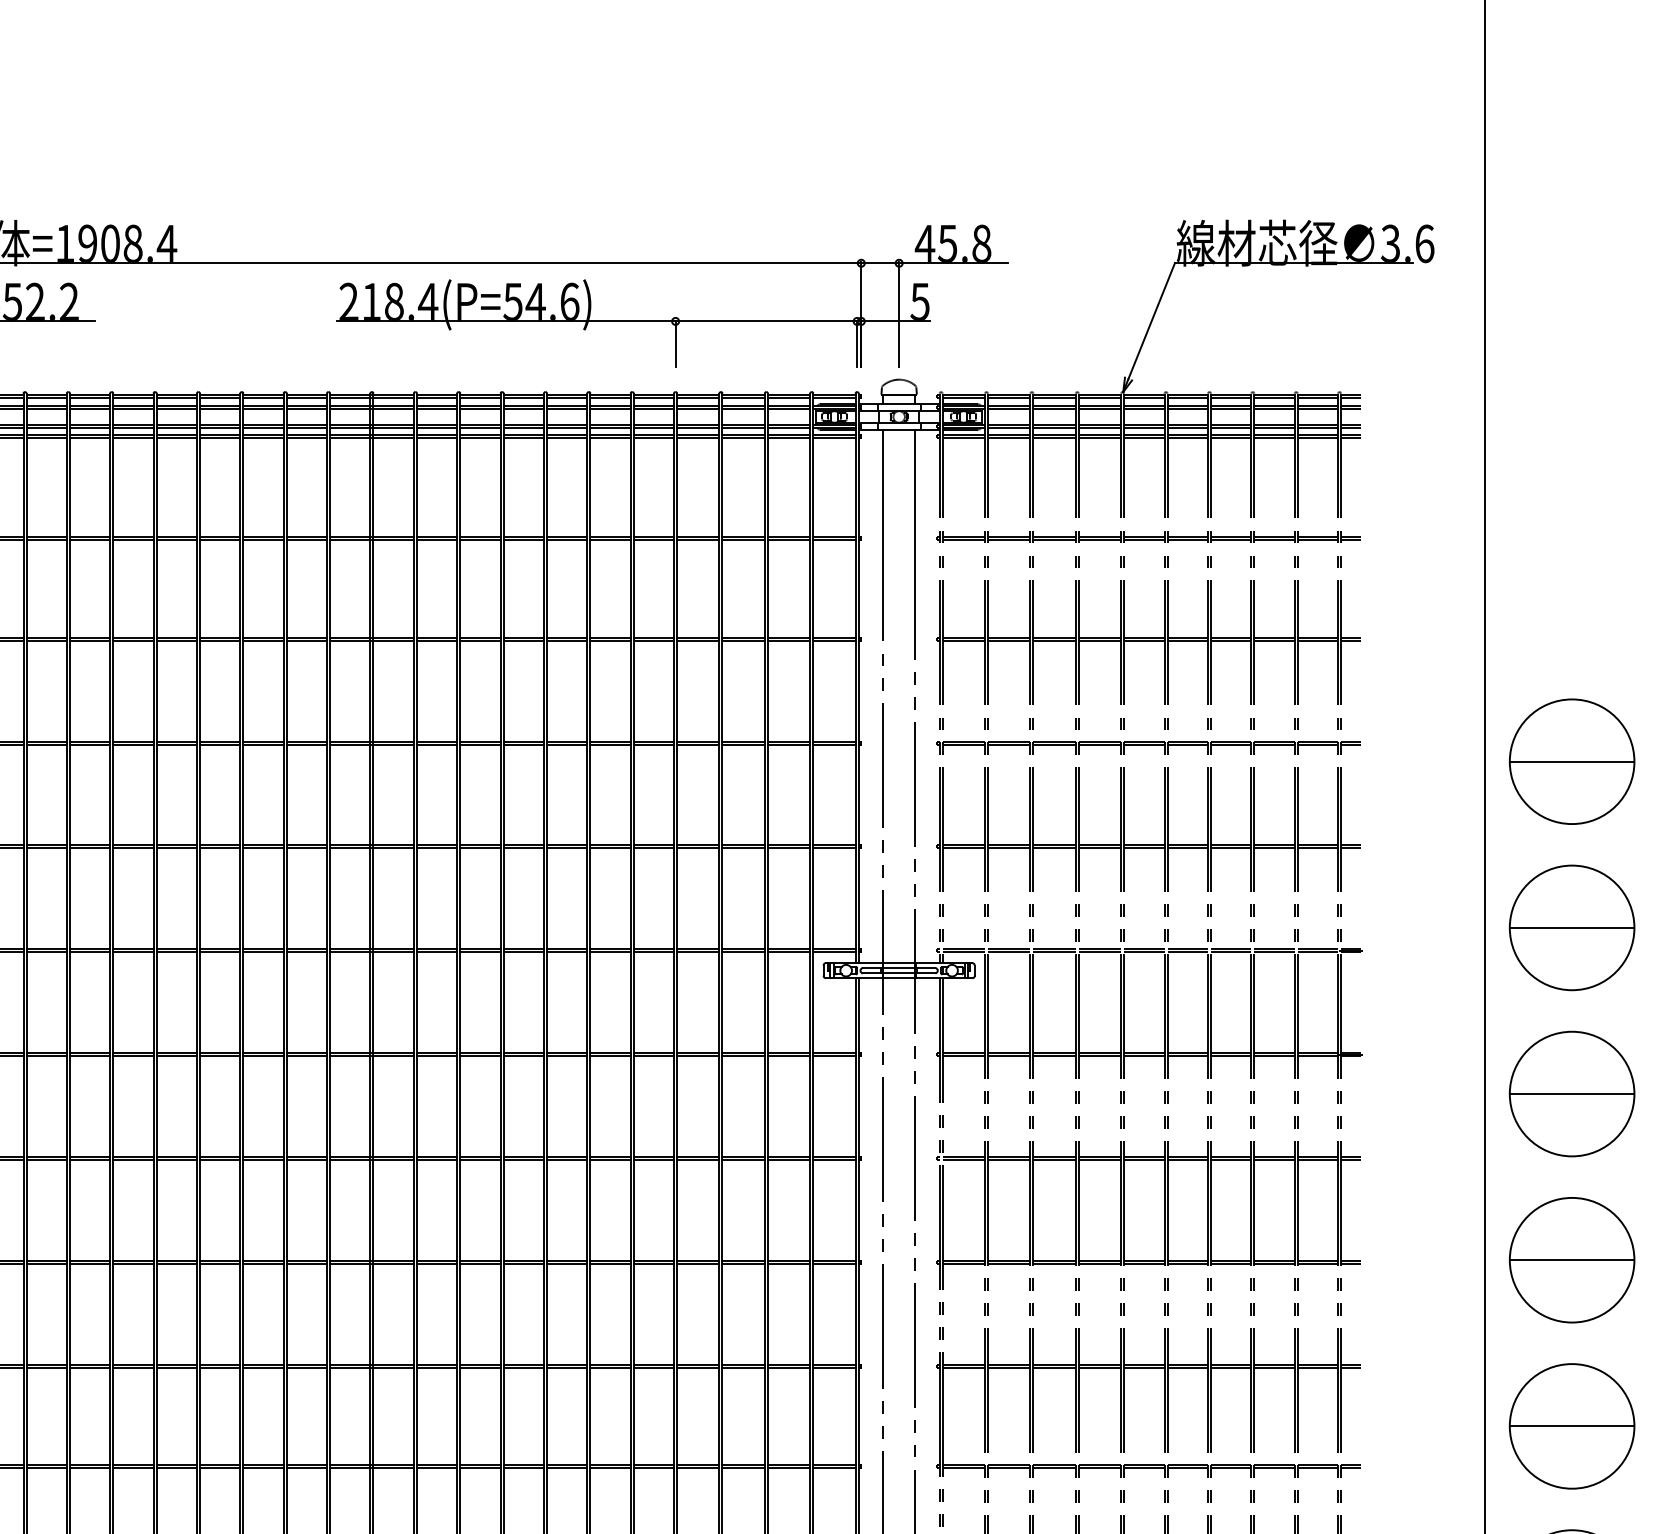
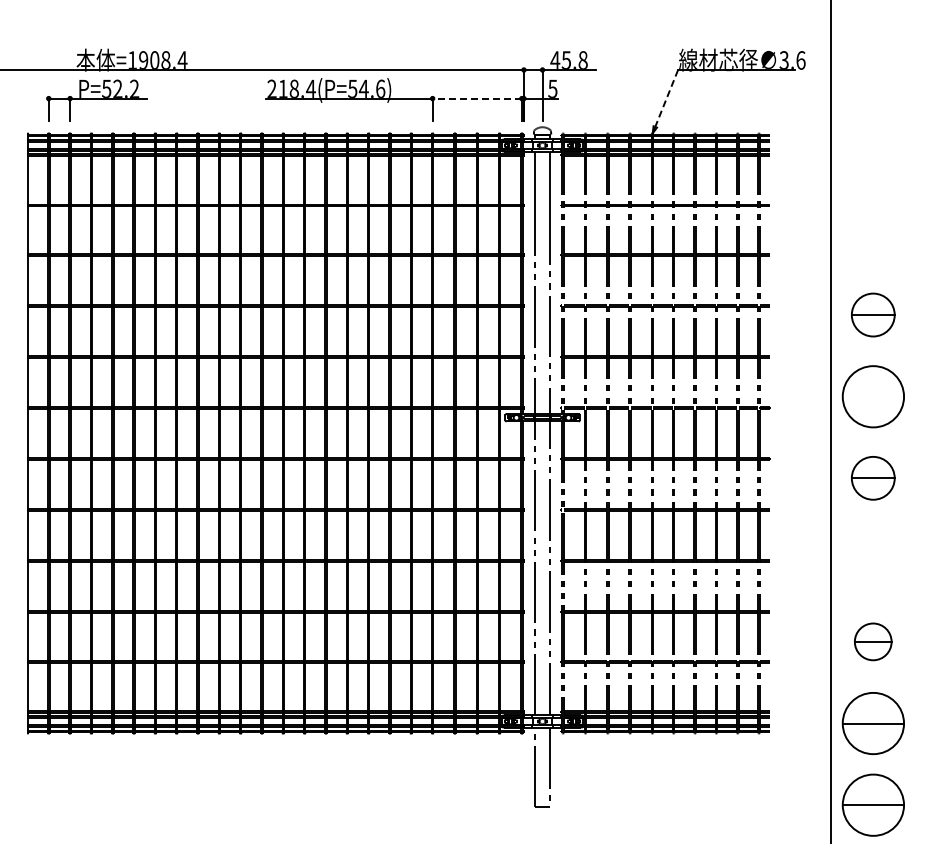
line: (766, 321) -> (477, 98), solid -> dashed
line: (1151, 321) -> (666, 98), solid -> dashed
part: (1570, 760) -> (872, 314), size x0.7
line: (1572, 927) -> (873, 396), removed
part: (1570, 1092) -> (872, 477), size x0.7
part: (1570, 1258) -> (872, 559), removed
part: (1570, 1425) -> (872, 641), size x0.6

